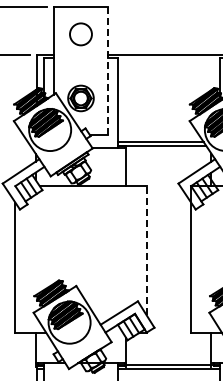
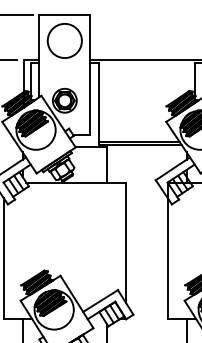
circle: (80, 34) -> (64, 41), size x1.67
line: (108, 71) -> (90, 75), dashed -> solid
line: (146, 250) -> (125, 242), dashed -> solid

